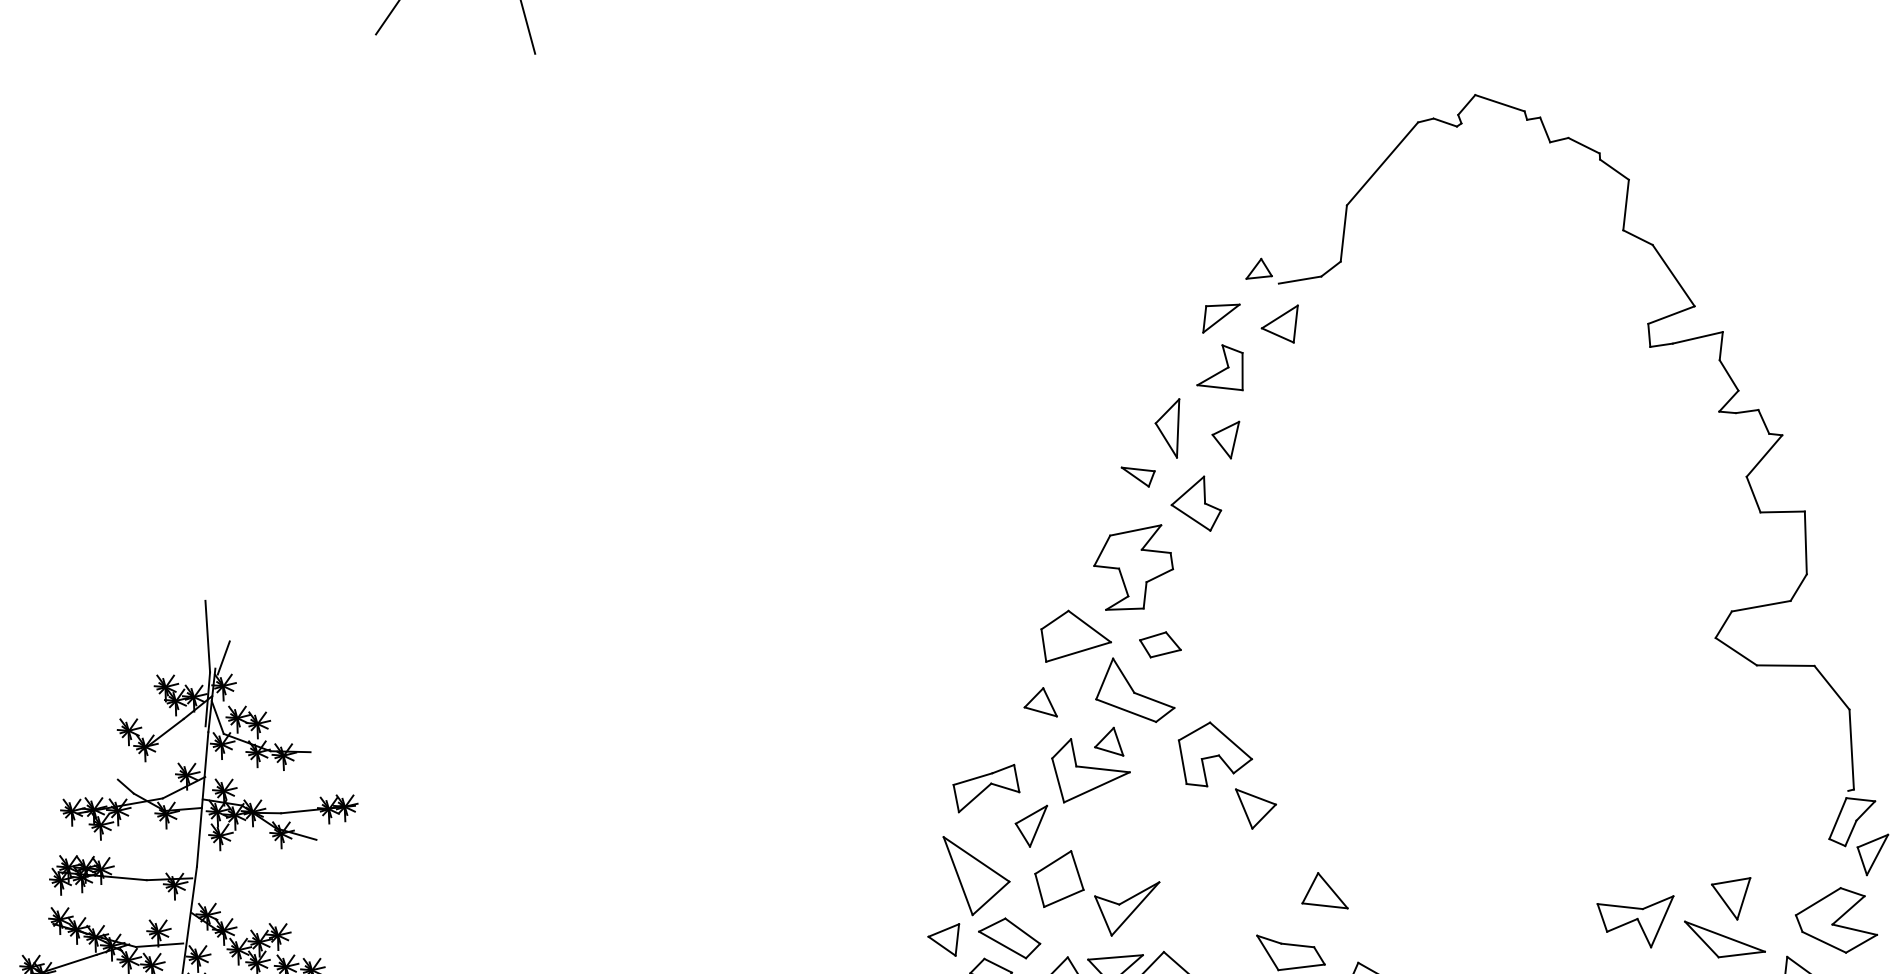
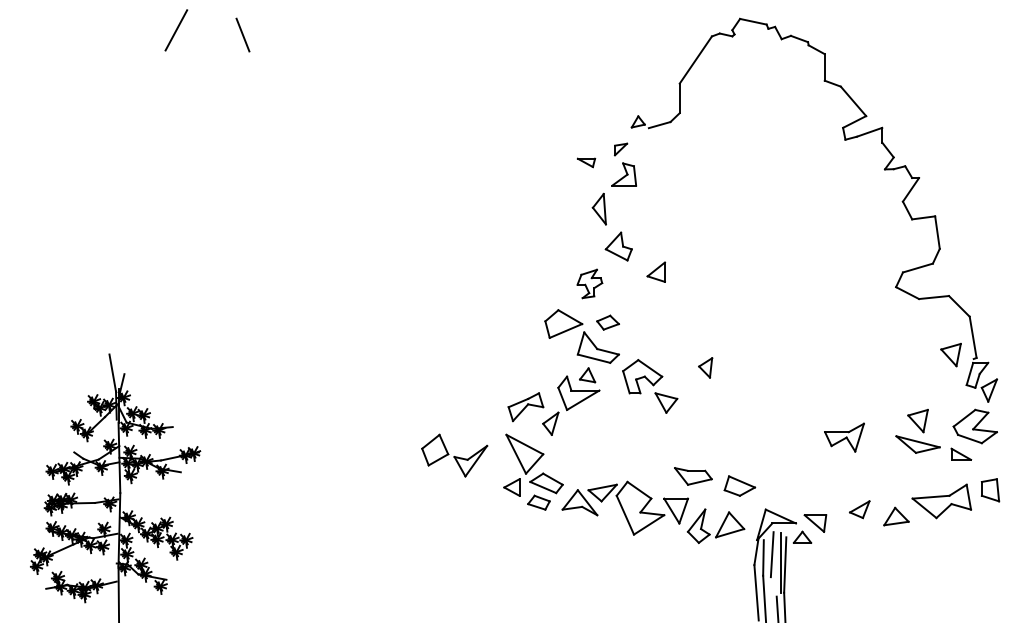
part: (1220, 318) -> (620, 149), size x0.7
part: (1277, 320) -> (655, 271), moved
part: (1224, 438) -> (705, 367), moved
part: (1137, 476) -> (586, 162), moved
part: (1133, 566) -> (589, 283), size x0.6
part: (1041, 700) -> (549, 358), removed
part: (1804, 779) -> (950, 355), added
part: (1326, 890) -> (708, 440), removed
part: (1095, 893) -> (454, 455), moved
part: (1633, 918) -> (844, 437), moved

